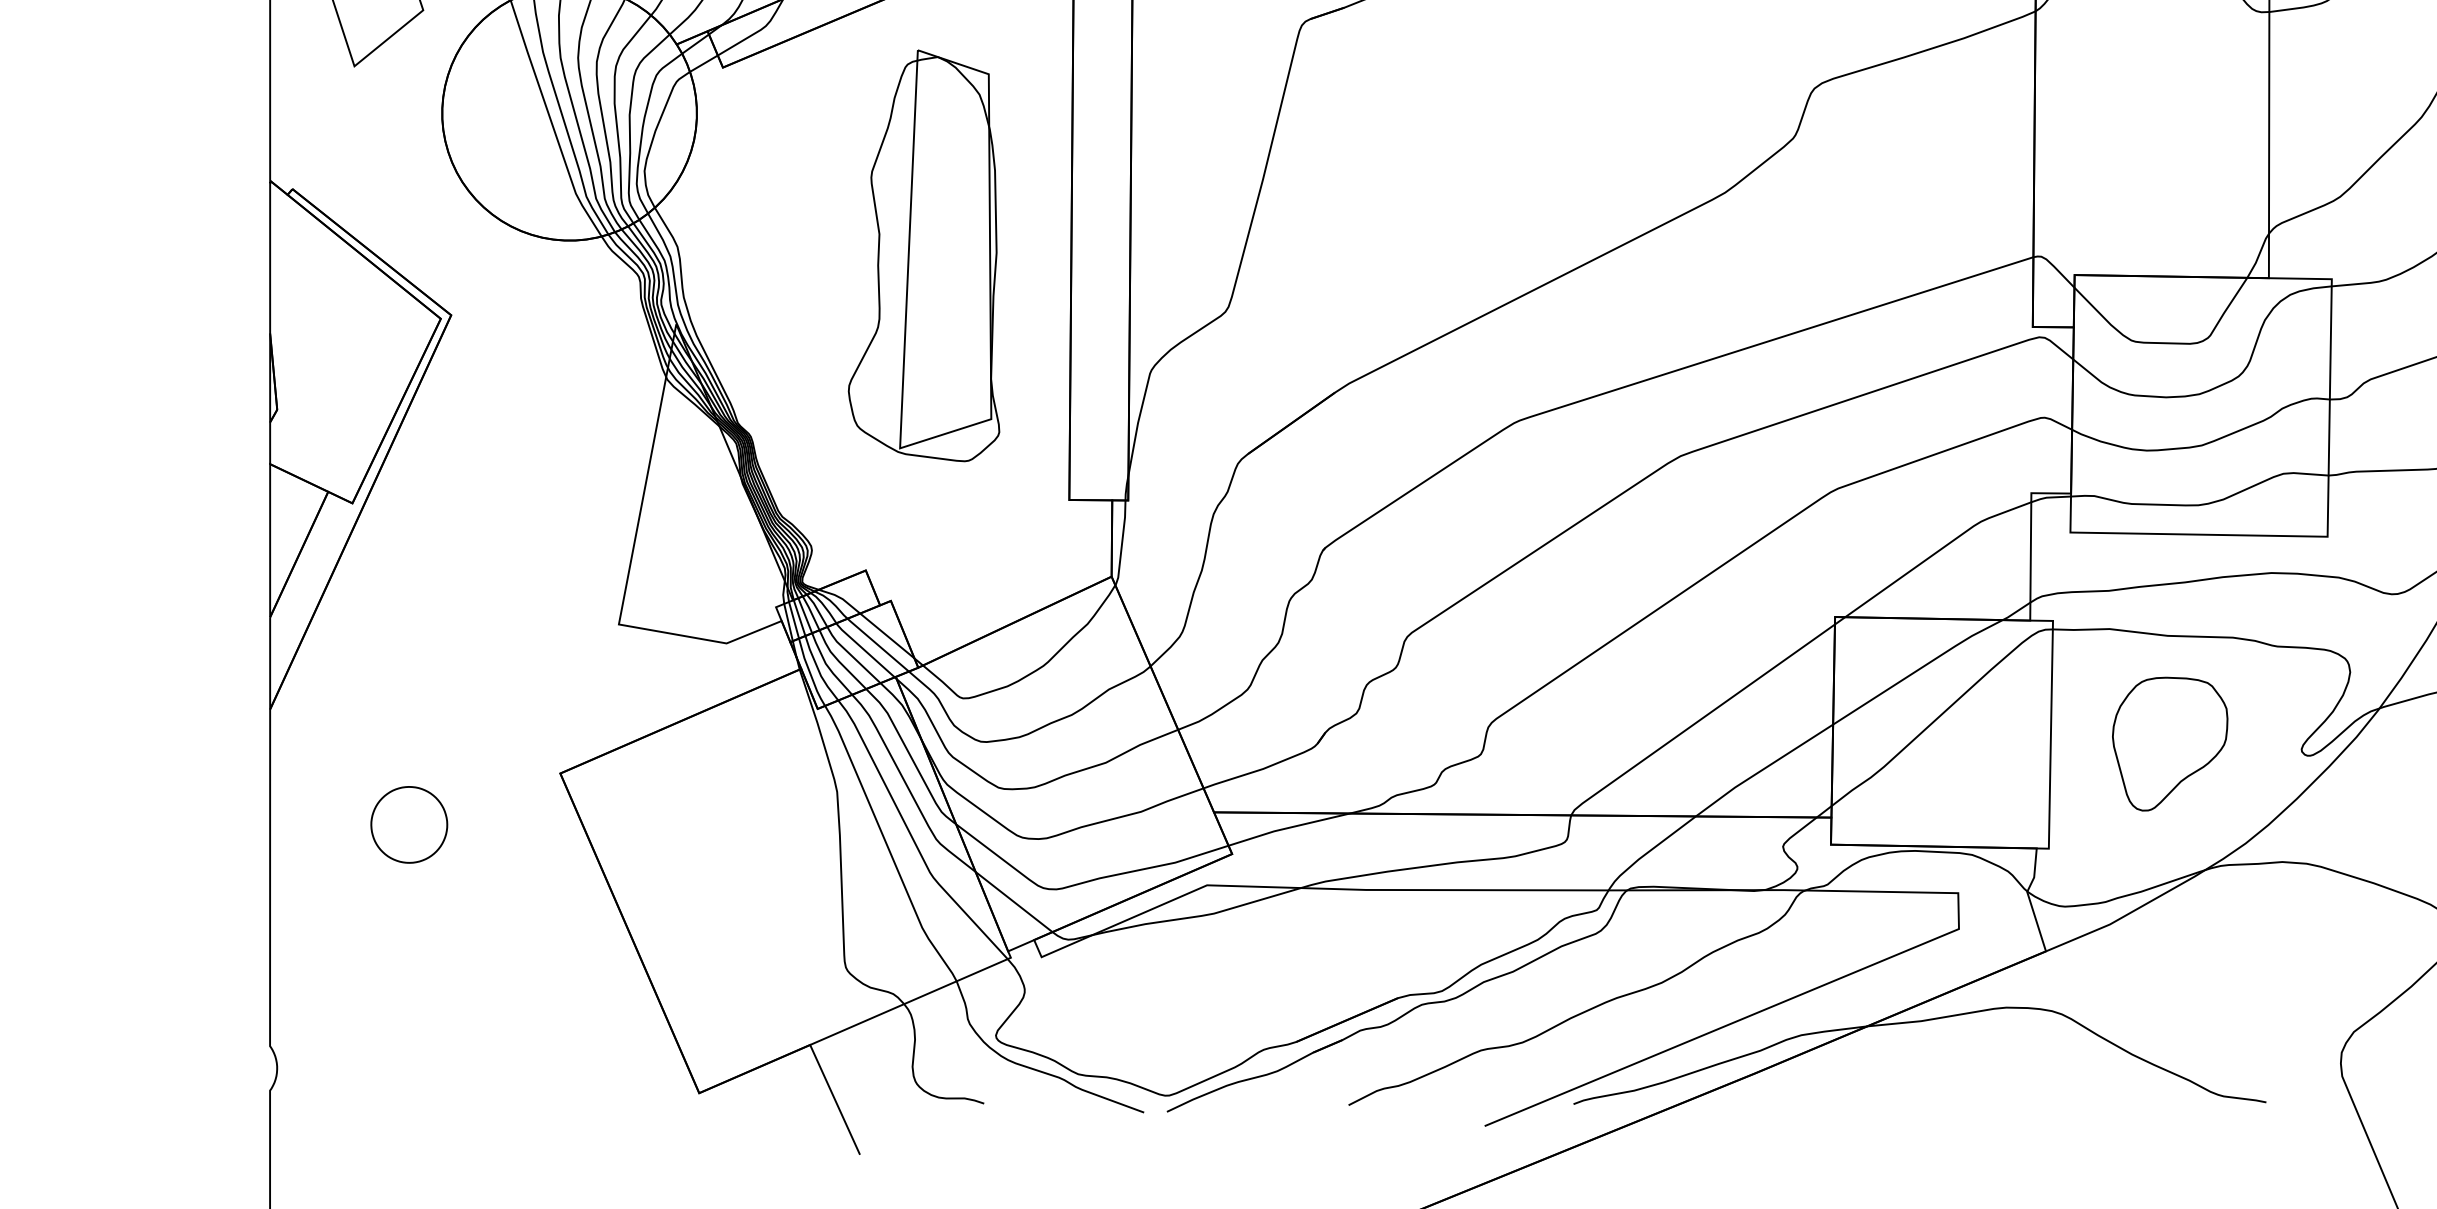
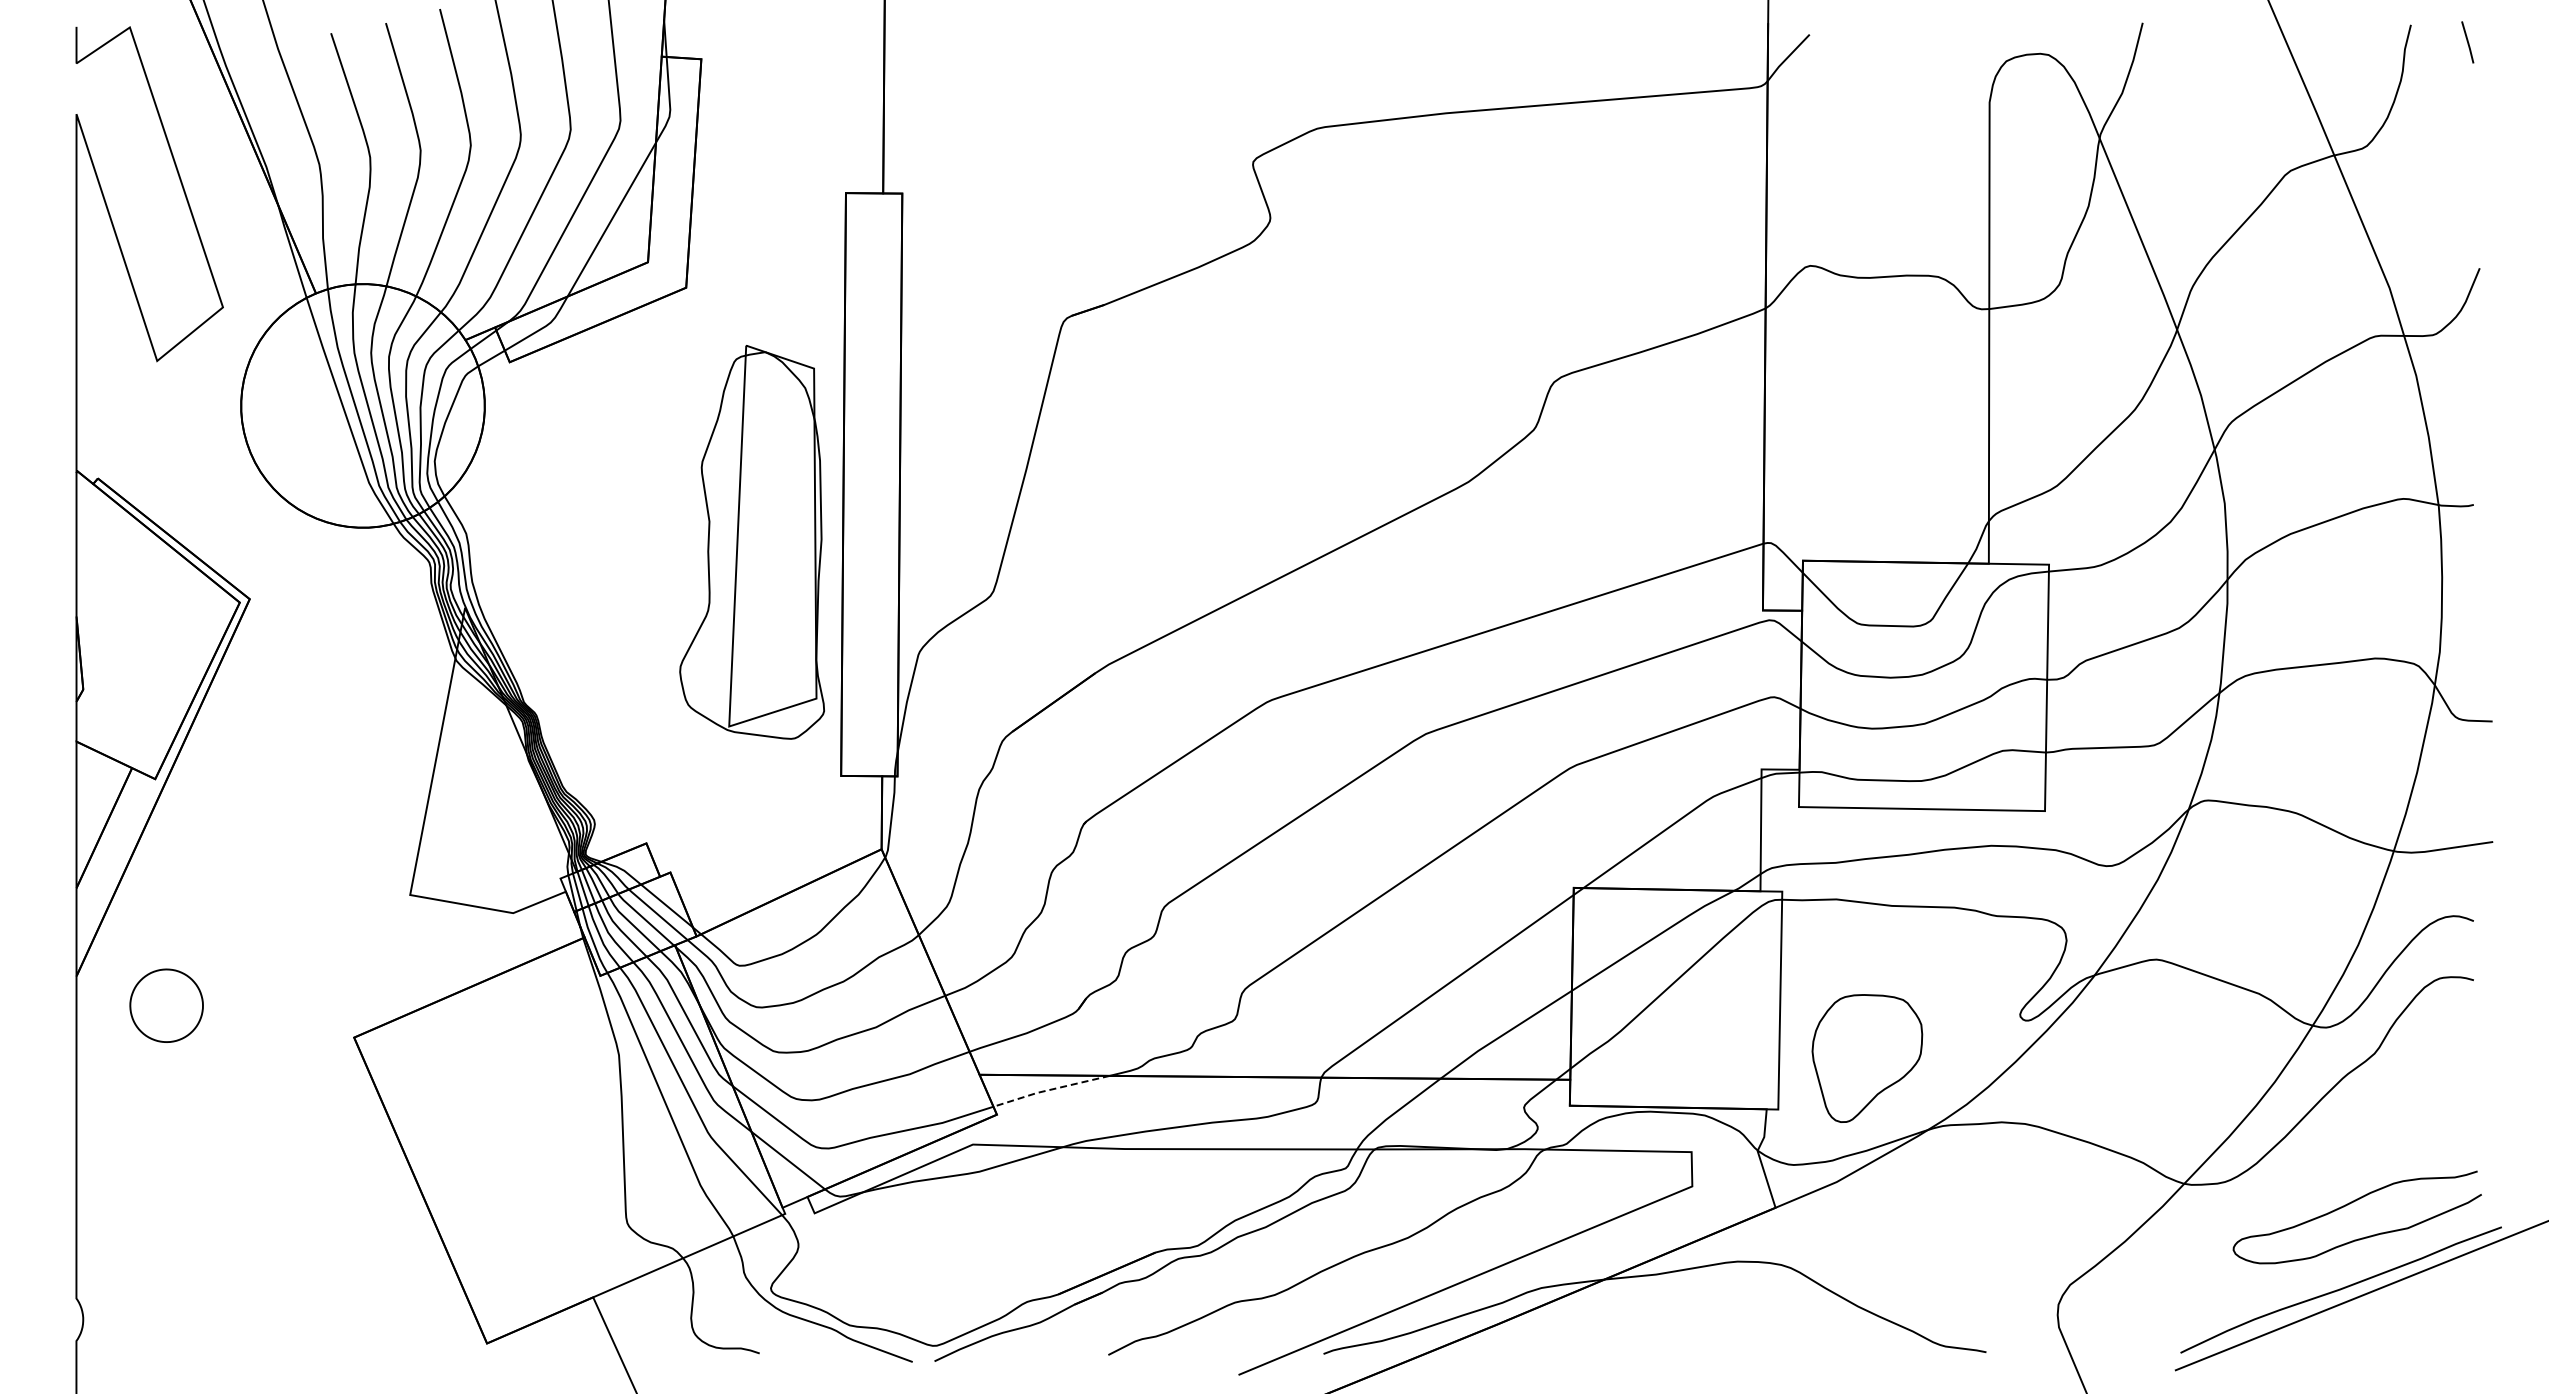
part: (923, 256) -> (751, 542), moved
part: (2170, 744) -> (1867, 1058), moved
part: (409, 824) -> (166, 1005), moved
line: (1288, 827) -> (1050, 1089), solid -> dashed

